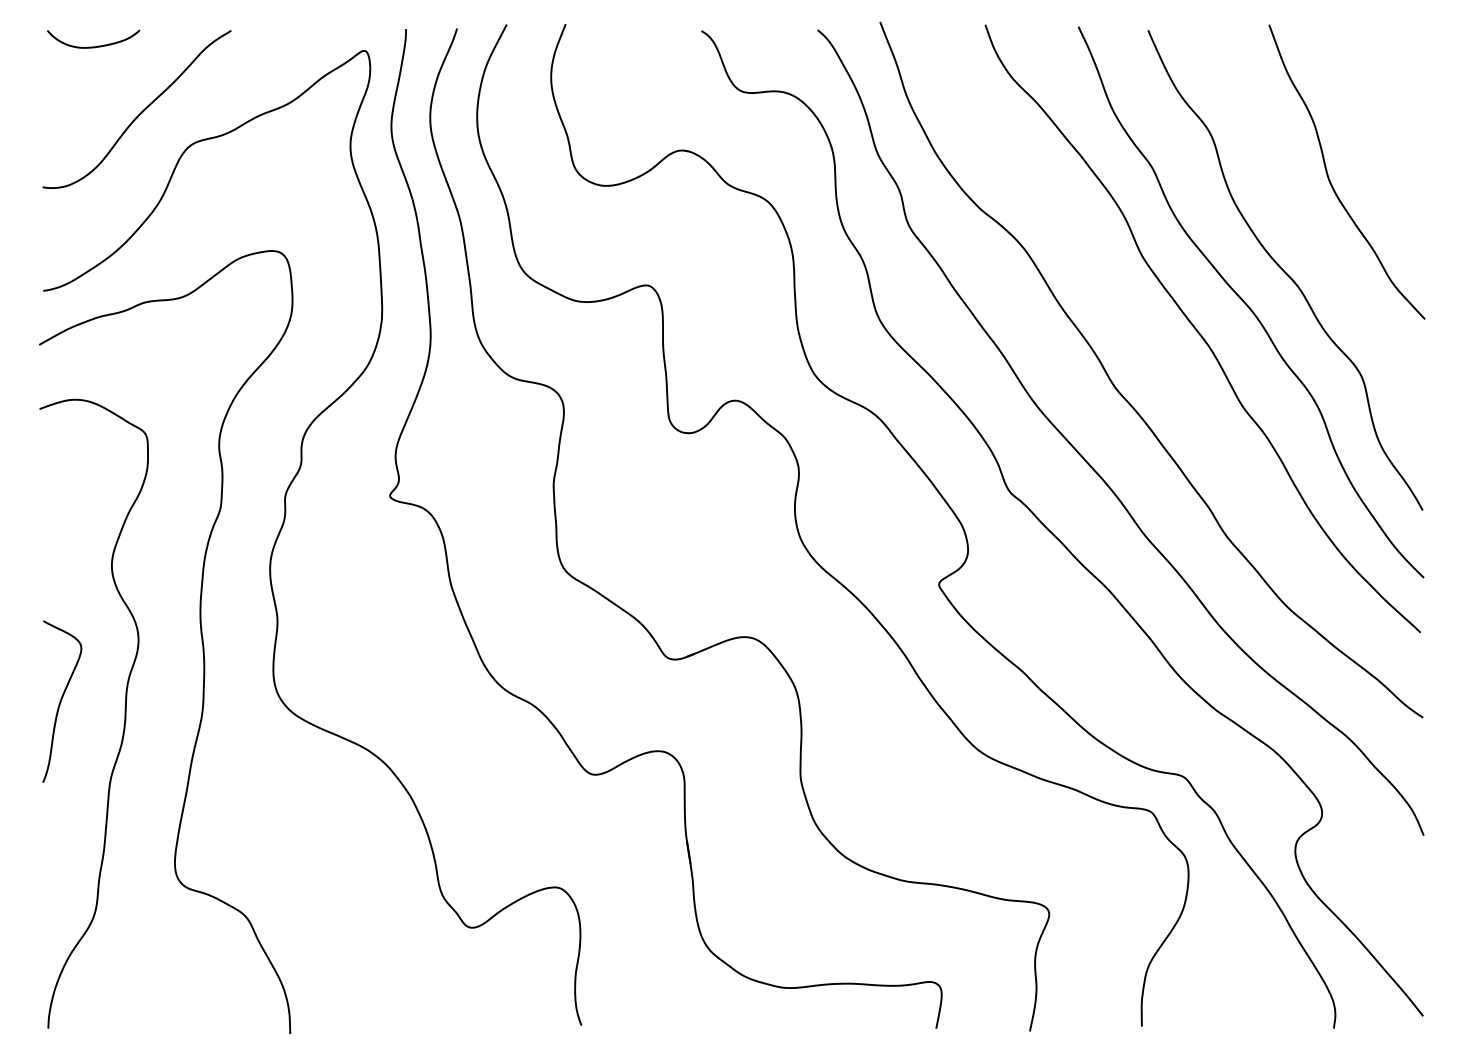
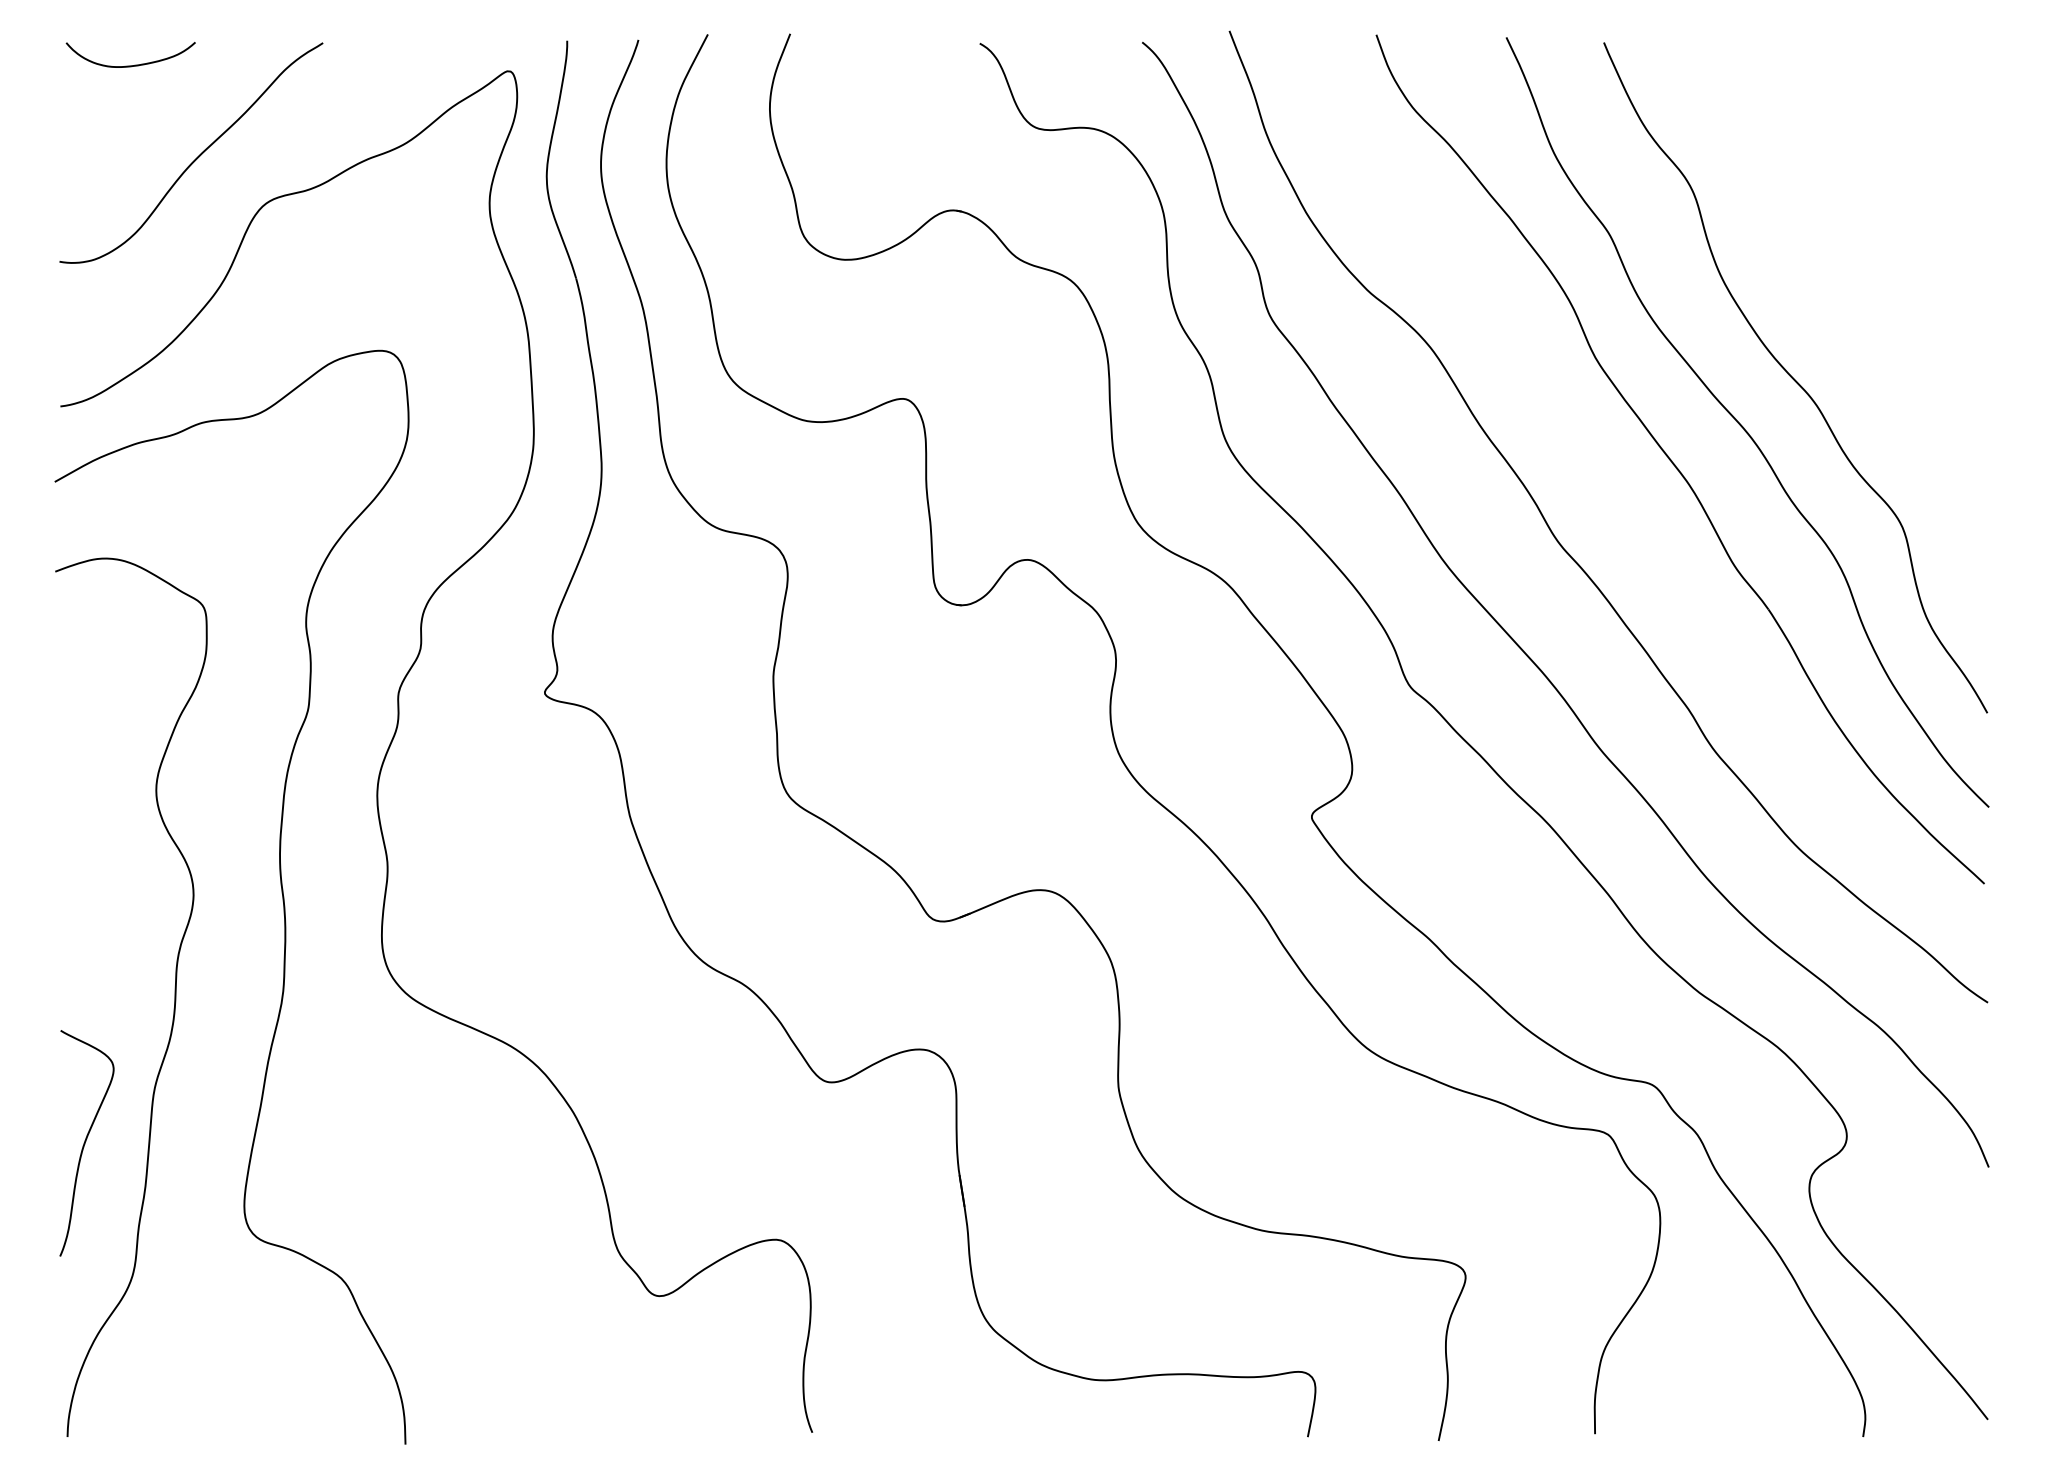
curve: (1329, 177) -> (1856, 247), removed
curve: (61, 701) -> (85, 1143), moved

